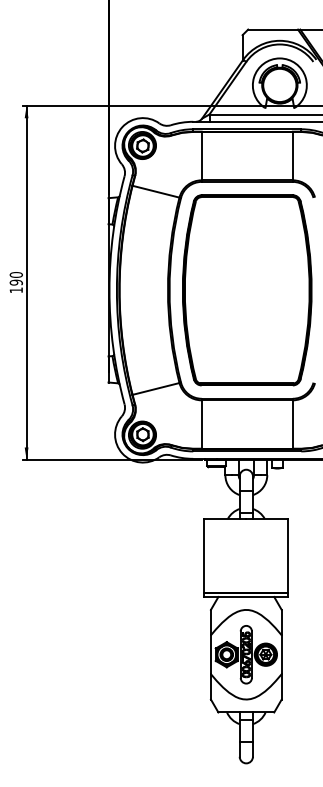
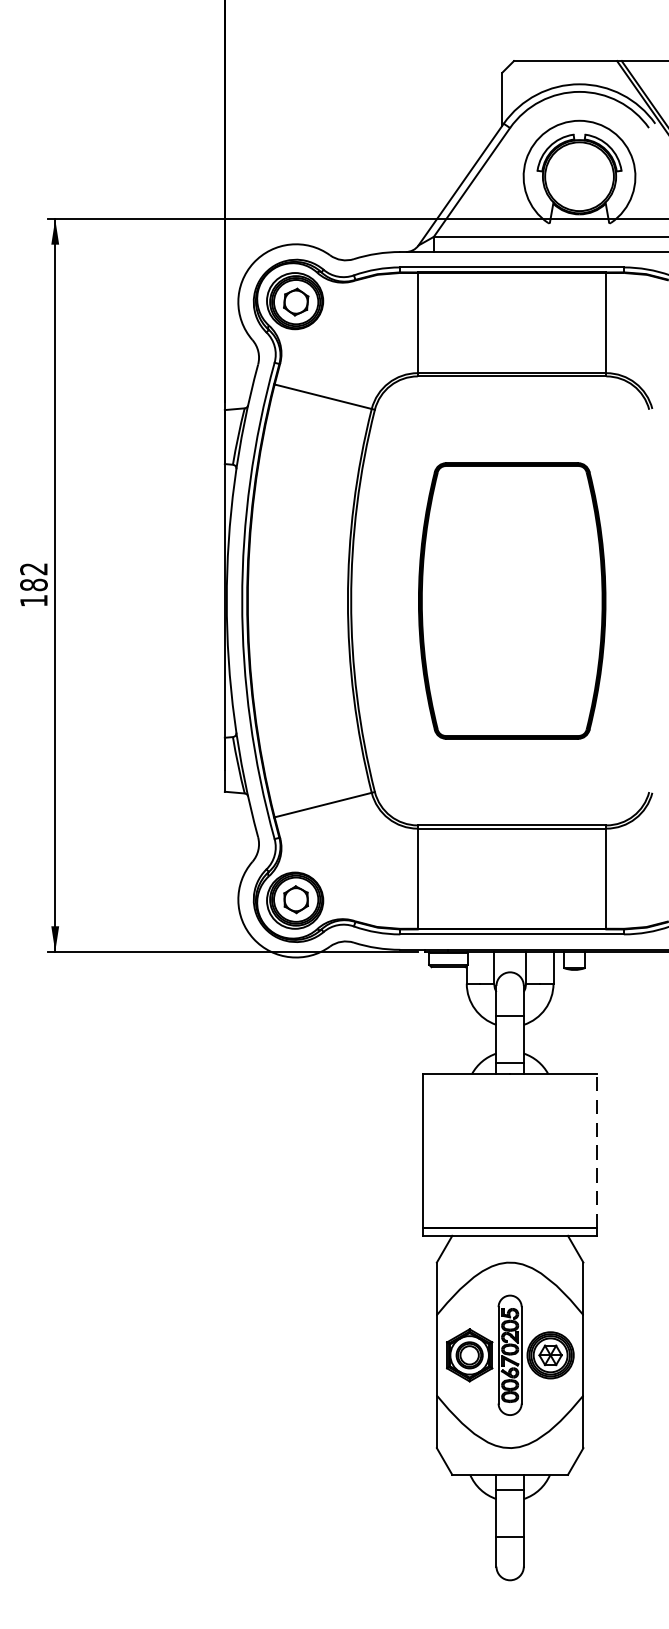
text: (15, 278) -> (32, 576), 190 -> 182
part: (247, 290) -> (512, 601), size x0.7
line: (288, 555) -> (597, 1149), solid -> dashed

